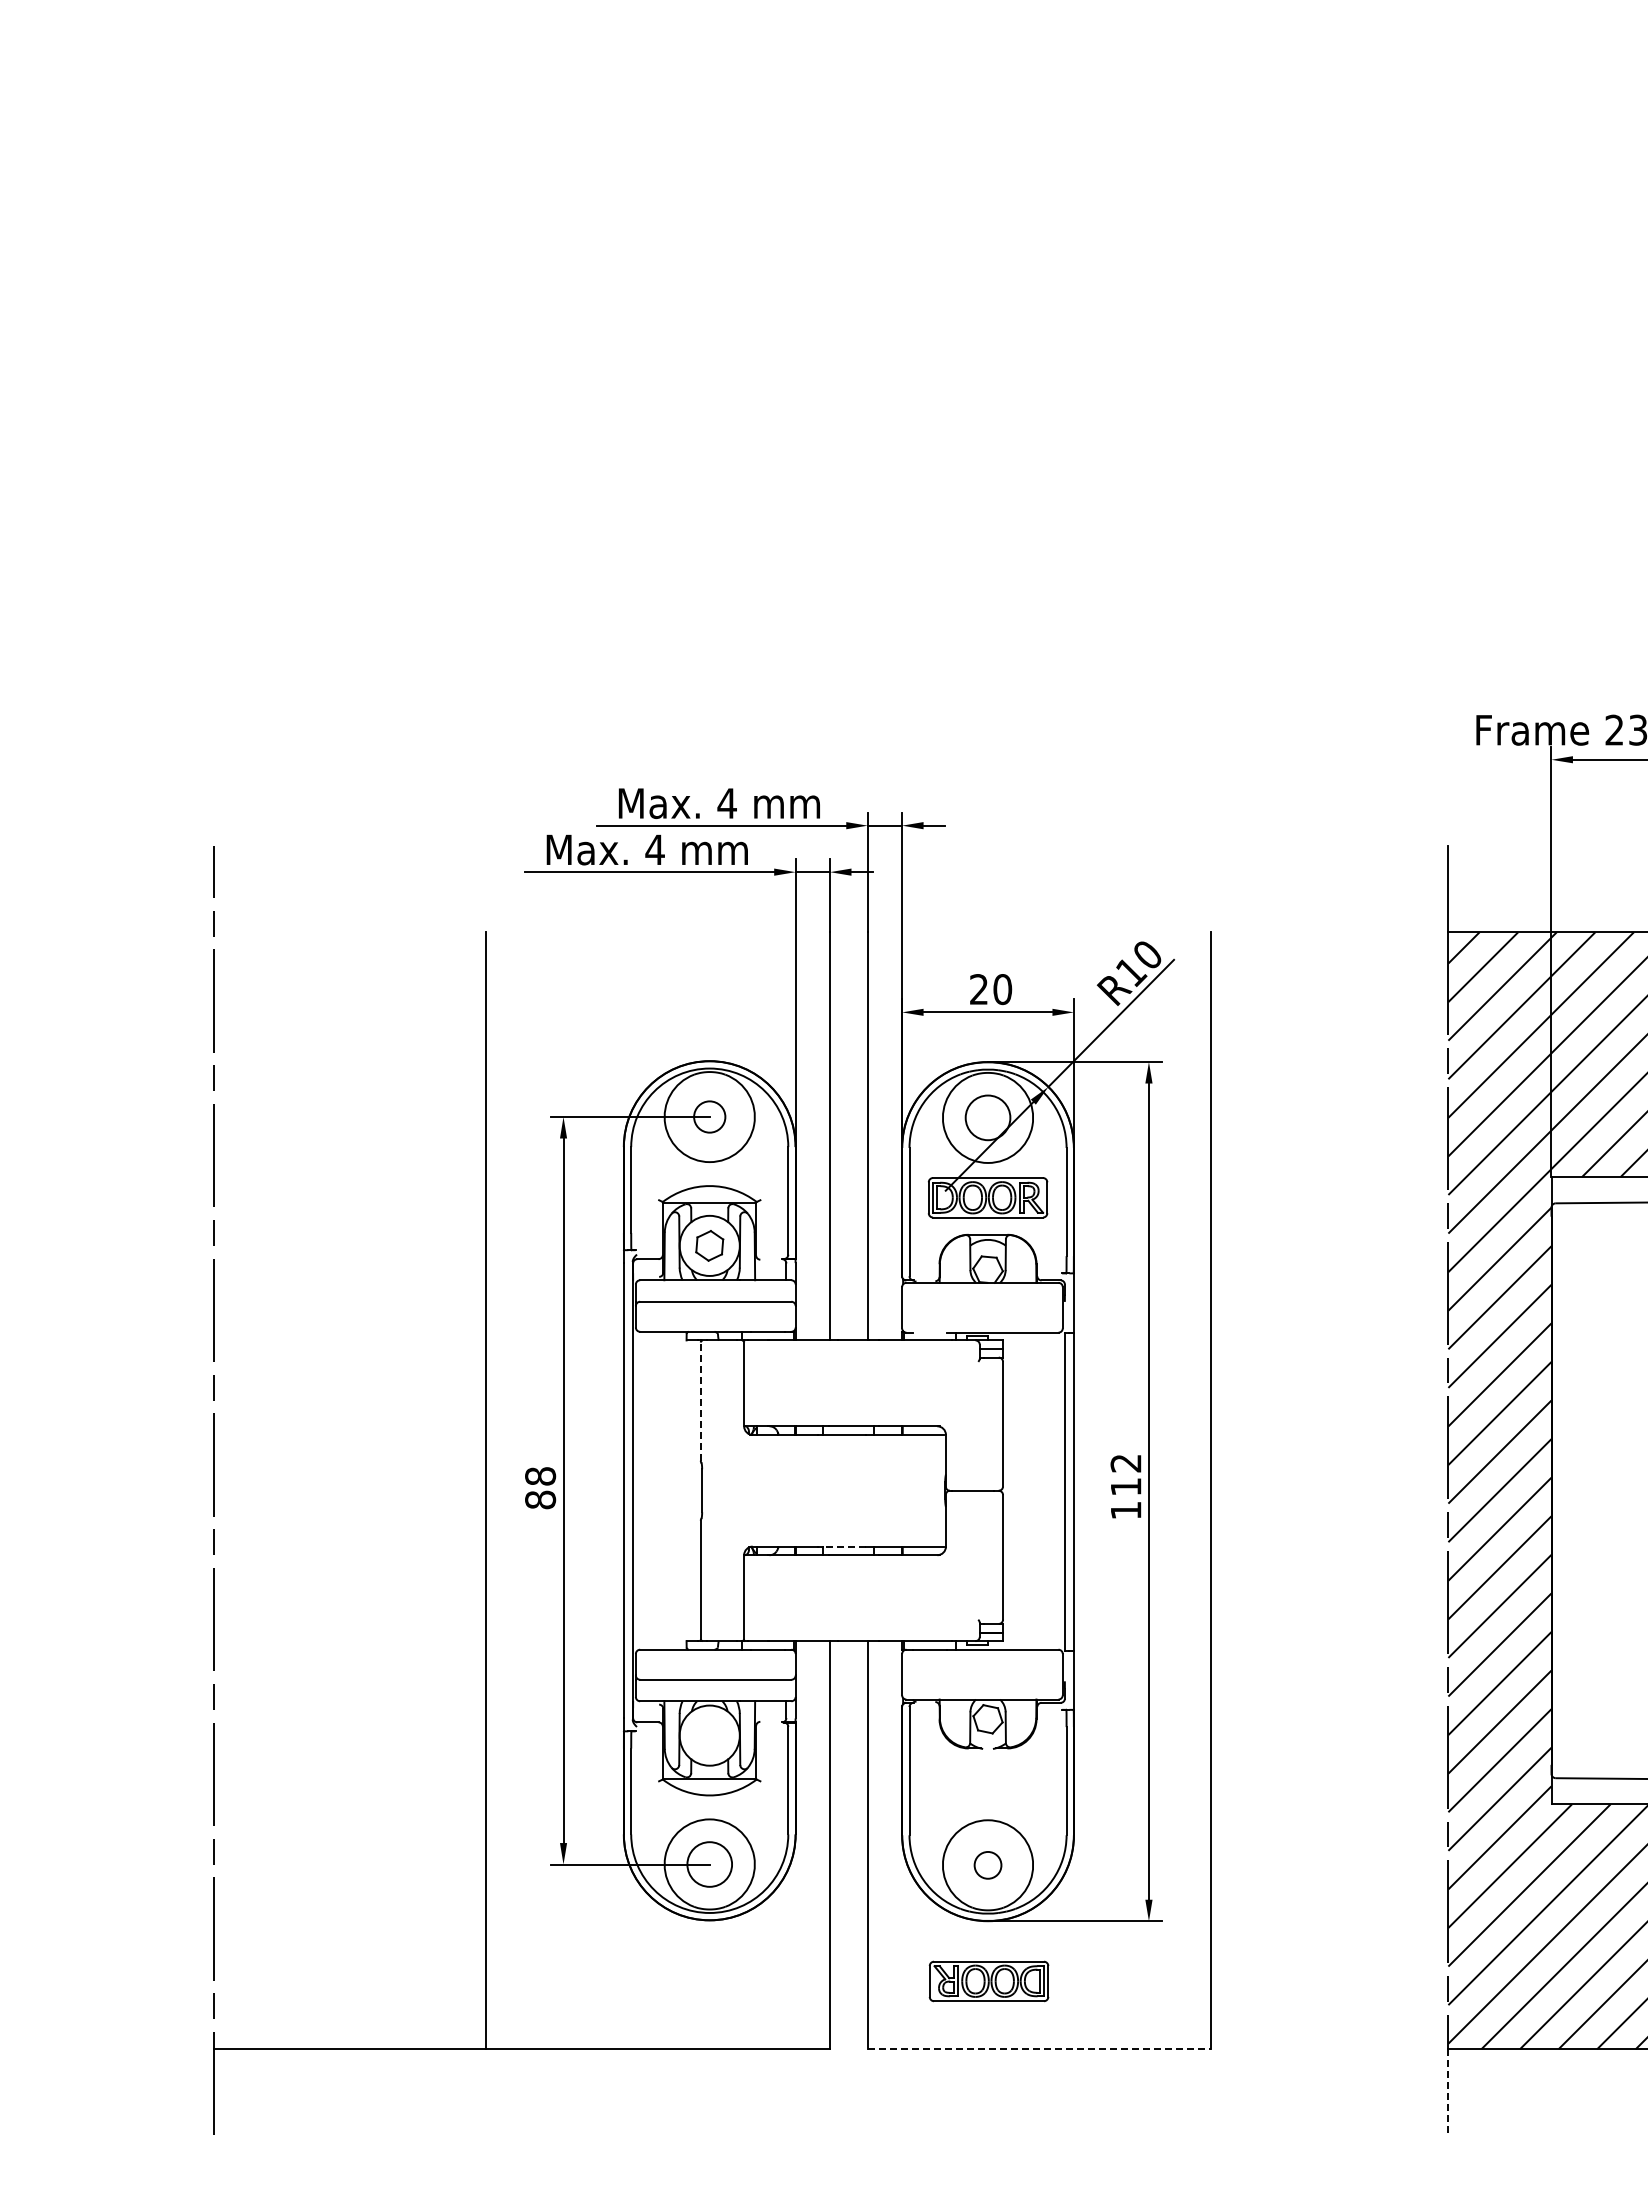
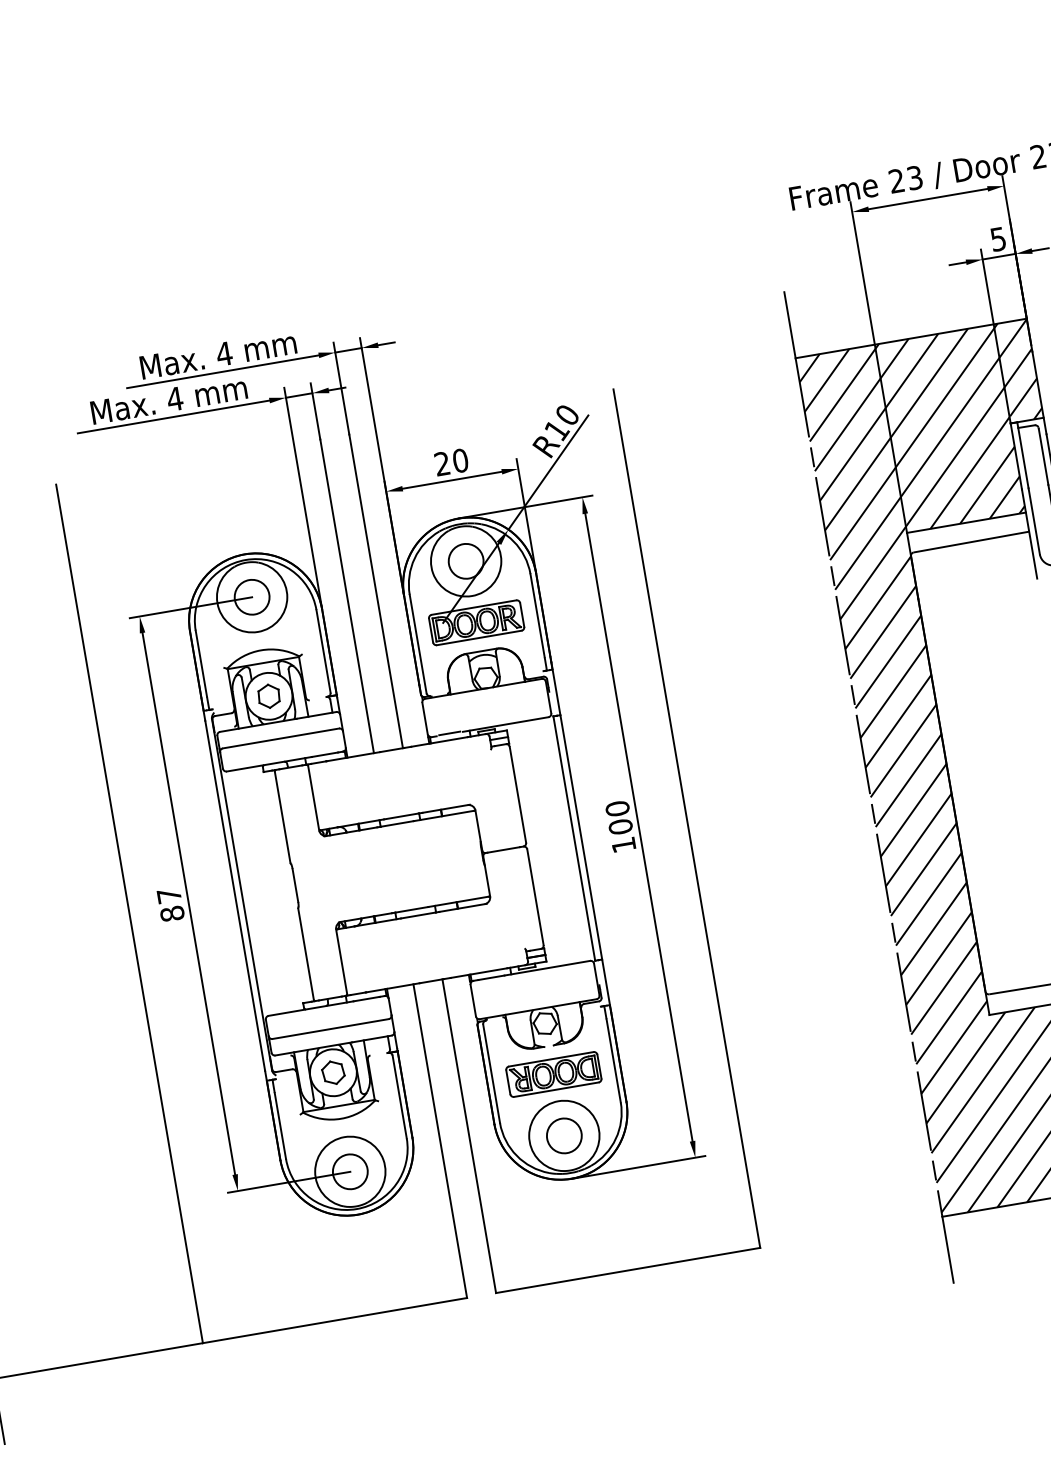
circle: (709, 1116) -> (251, 596), size x1.43
line: (929, 1331) -> (449, 733), added
line: (700, 1401) -> (282, 817), dashed -> solid
text: (1125, 1475) -> (618, 818), 112 -> 100
text: (540, 1476) -> (169, 895), 88 -> 87
line: (843, 1546) -> (411, 909), dashed -> solid
part: (709, 1735) -> (333, 1072), added
circle: (987, 1865) -> (563, 1136), size x1.67
part: (988, 1981) -> (553, 1074), moved
line: (1039, 2049) -> (628, 1270), dashed -> solid
line: (1448, 2092) -> (948, 1250), dashed -> solid

